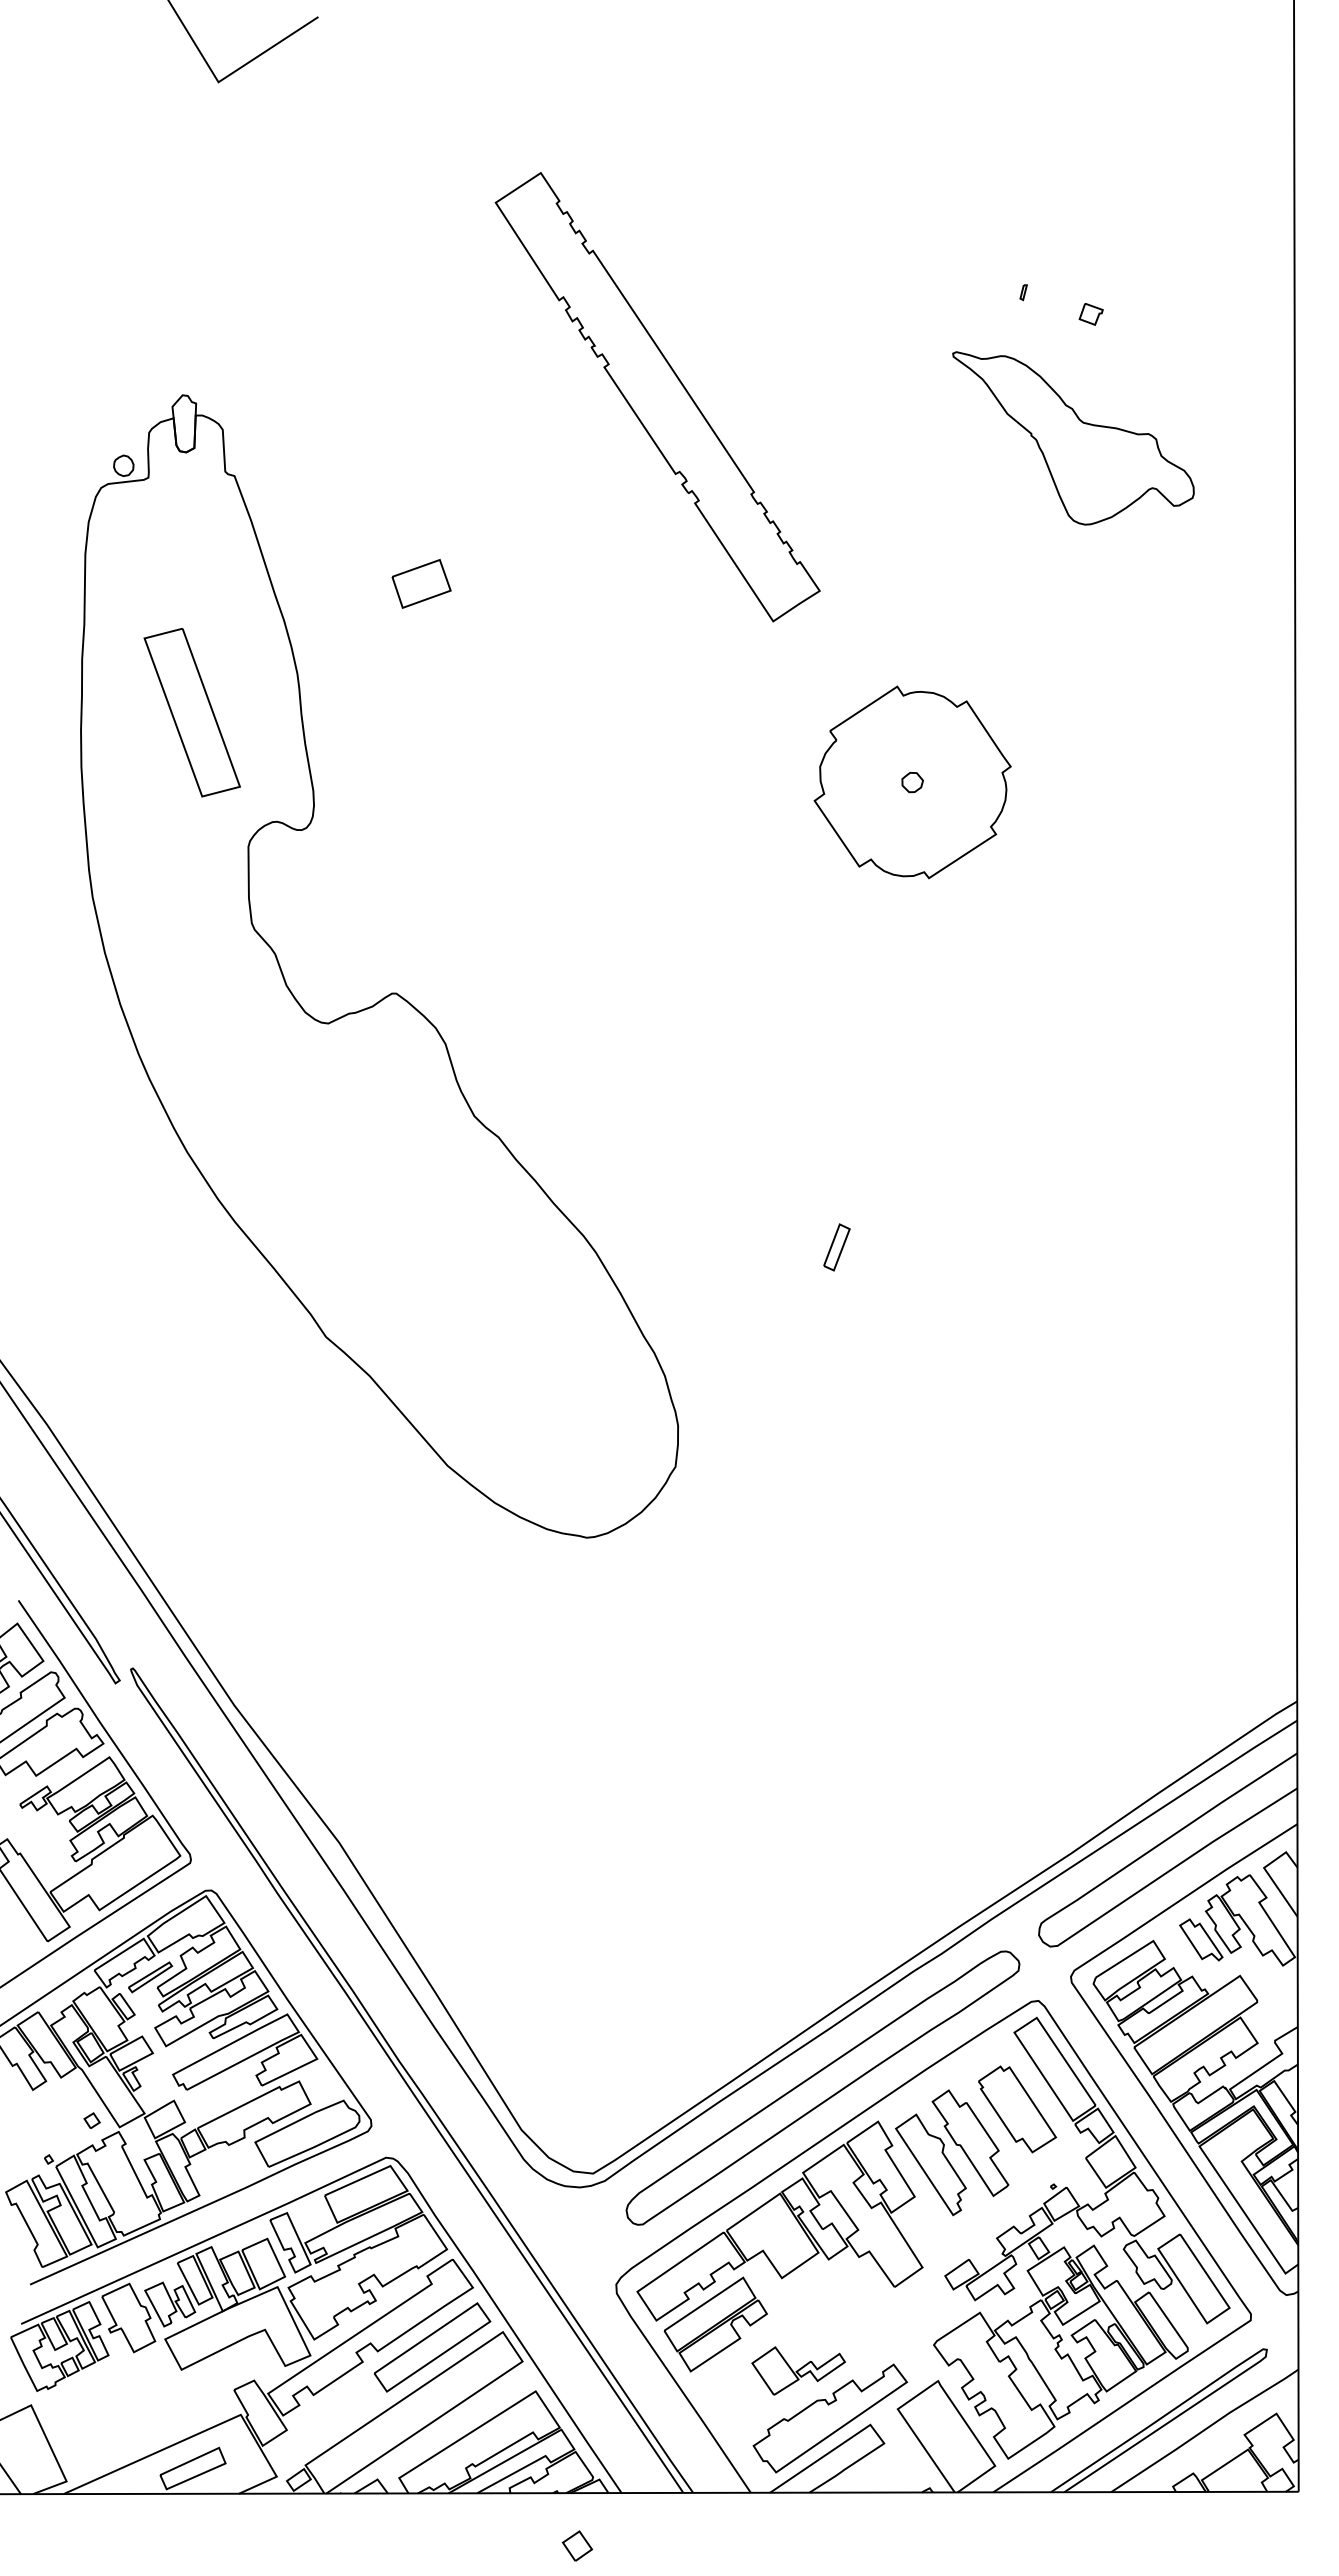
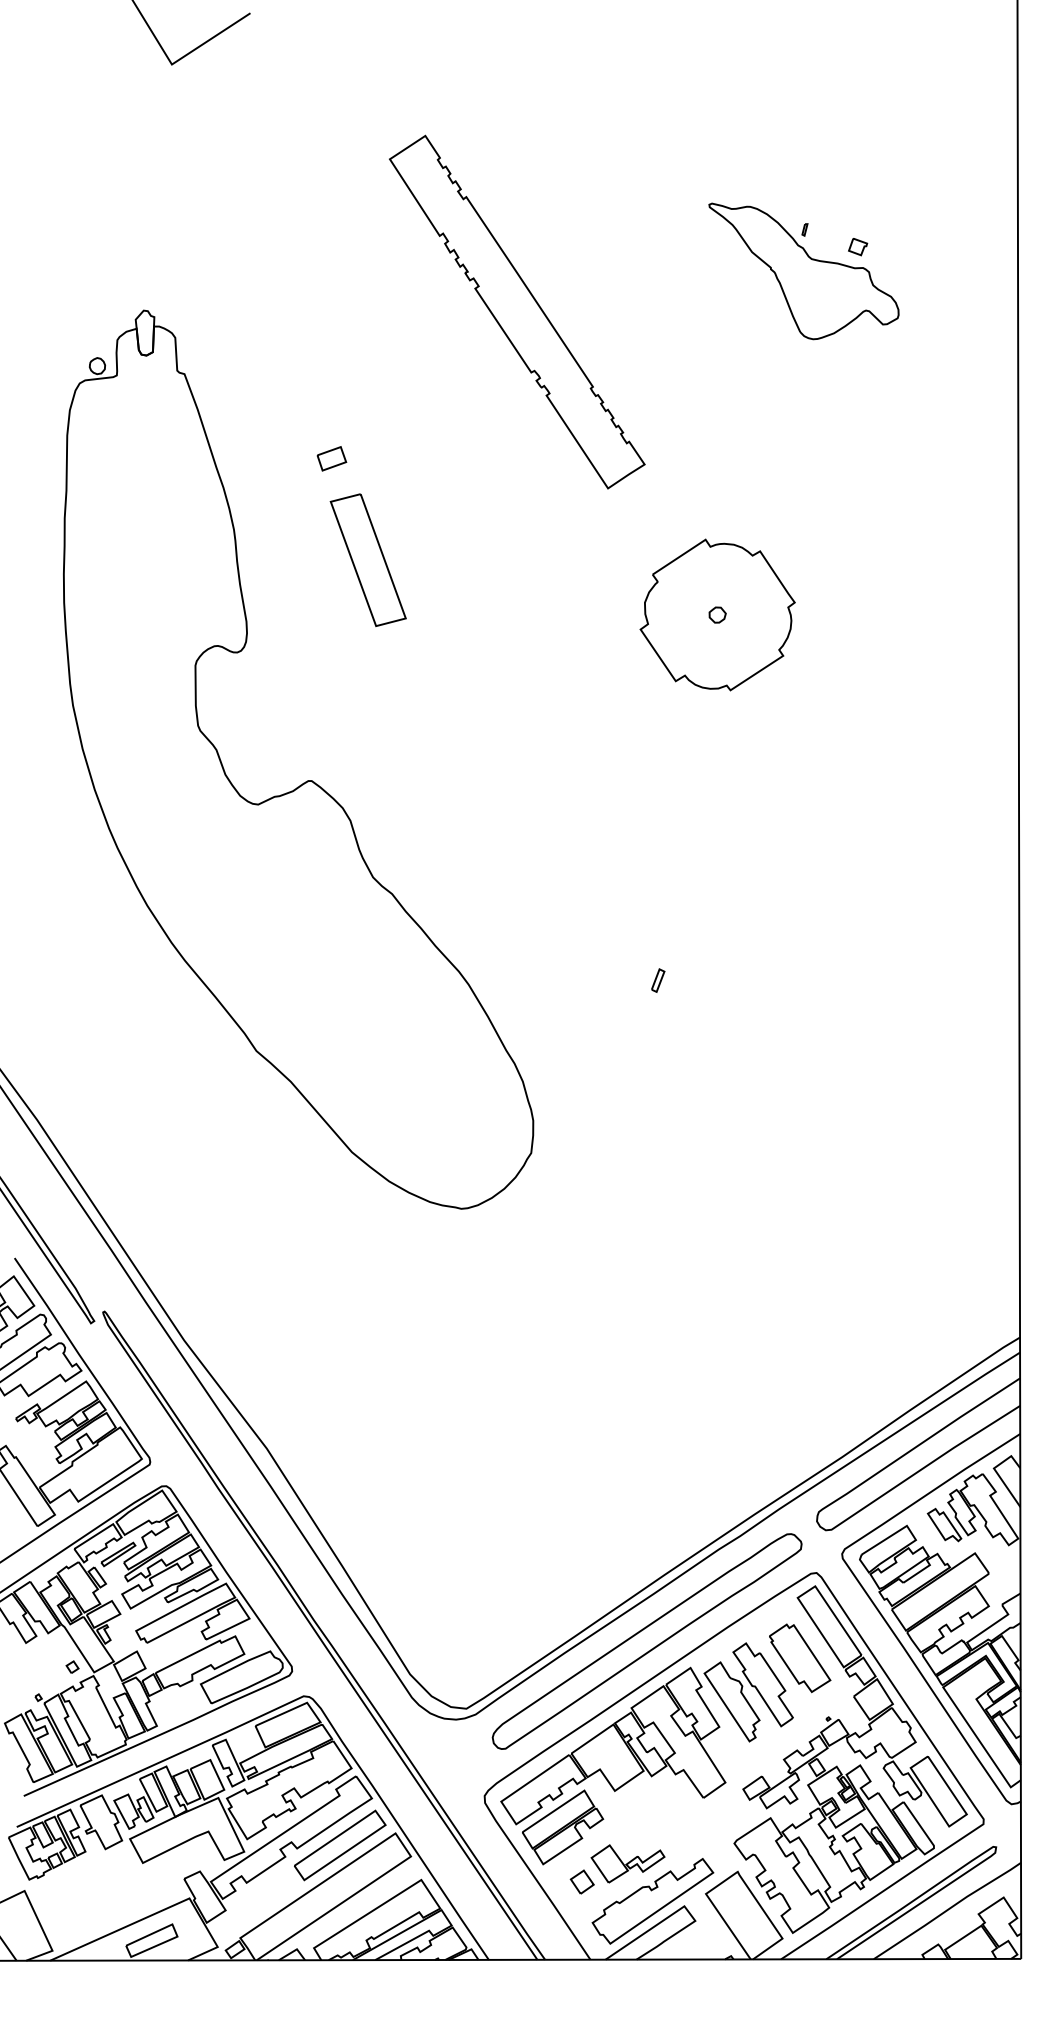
part: (1073, 438) -> (804, 271), moved
part: (422, 583) -> (332, 458), size x0.62
part: (191, 712) -> (367, 560), moved
part: (836, 1247) -> (657, 980), size x0.62
part: (577, 2545) -> (582, 1881), moved

